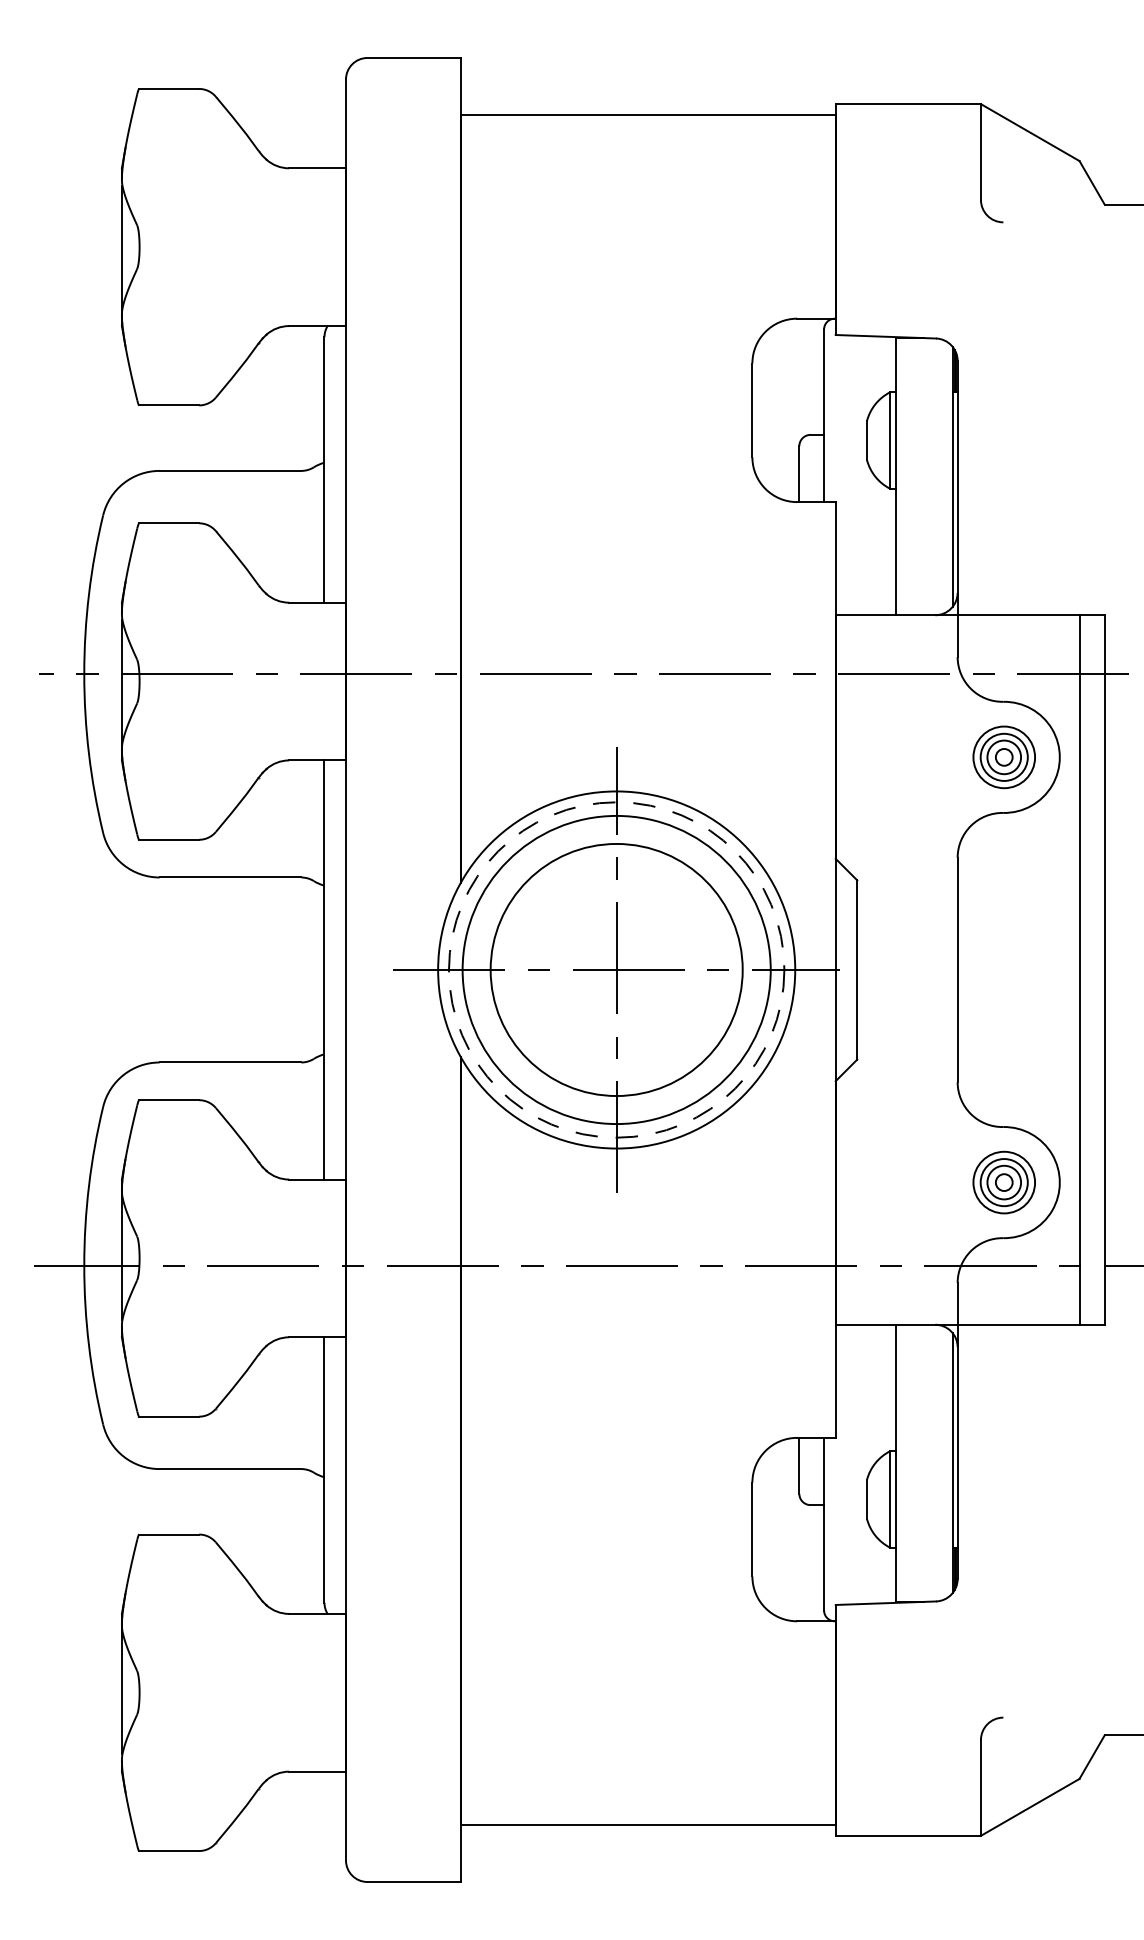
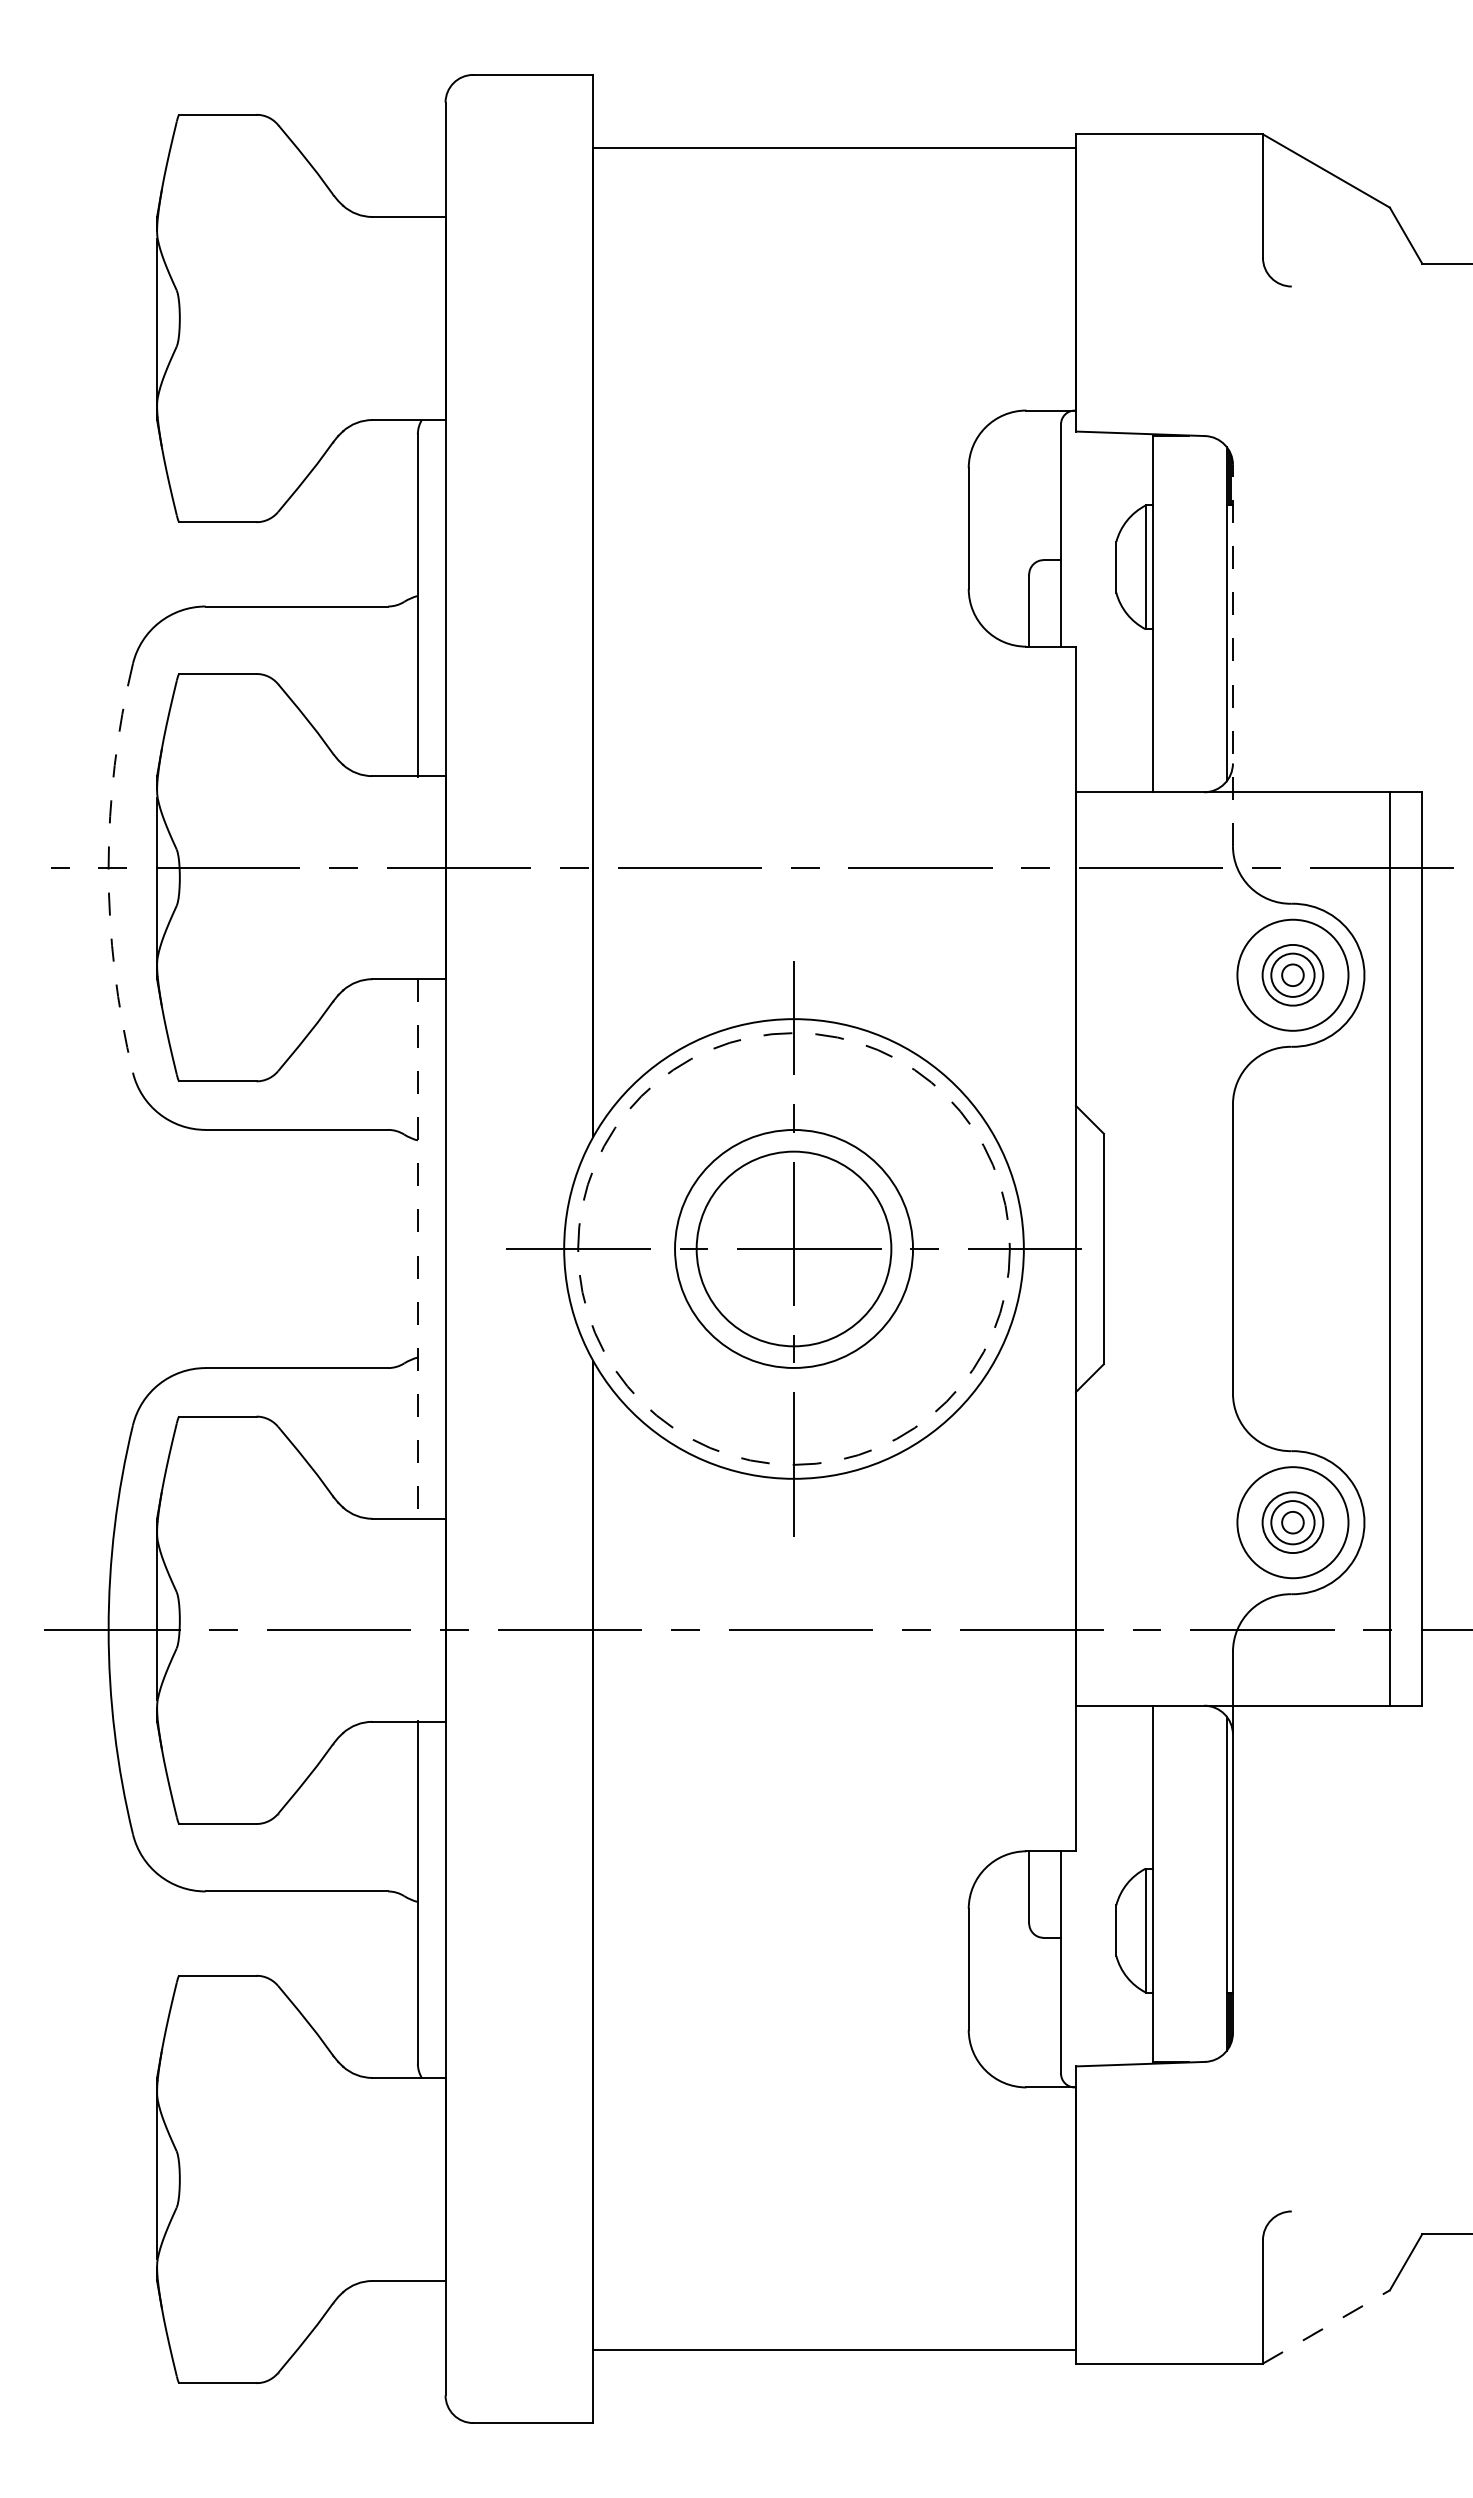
line: (957, 508) -> (1232, 655), solid -> dashed
arc: (84, 674) -> (108, 868), solid -> dashed
circle: (1003, 756) -> (1292, 974), size x1.4
circle: (616, 969) -> (793, 1248), size x0.6
circle: (616, 969) -> (793, 1248), size x0.6
line: (324, 970) -> (417, 1249), solid -> dashed
circle: (1003, 1182) -> (1292, 1522), size x1.4
line: (1030, 1807) -> (1326, 2326), solid -> dashed

